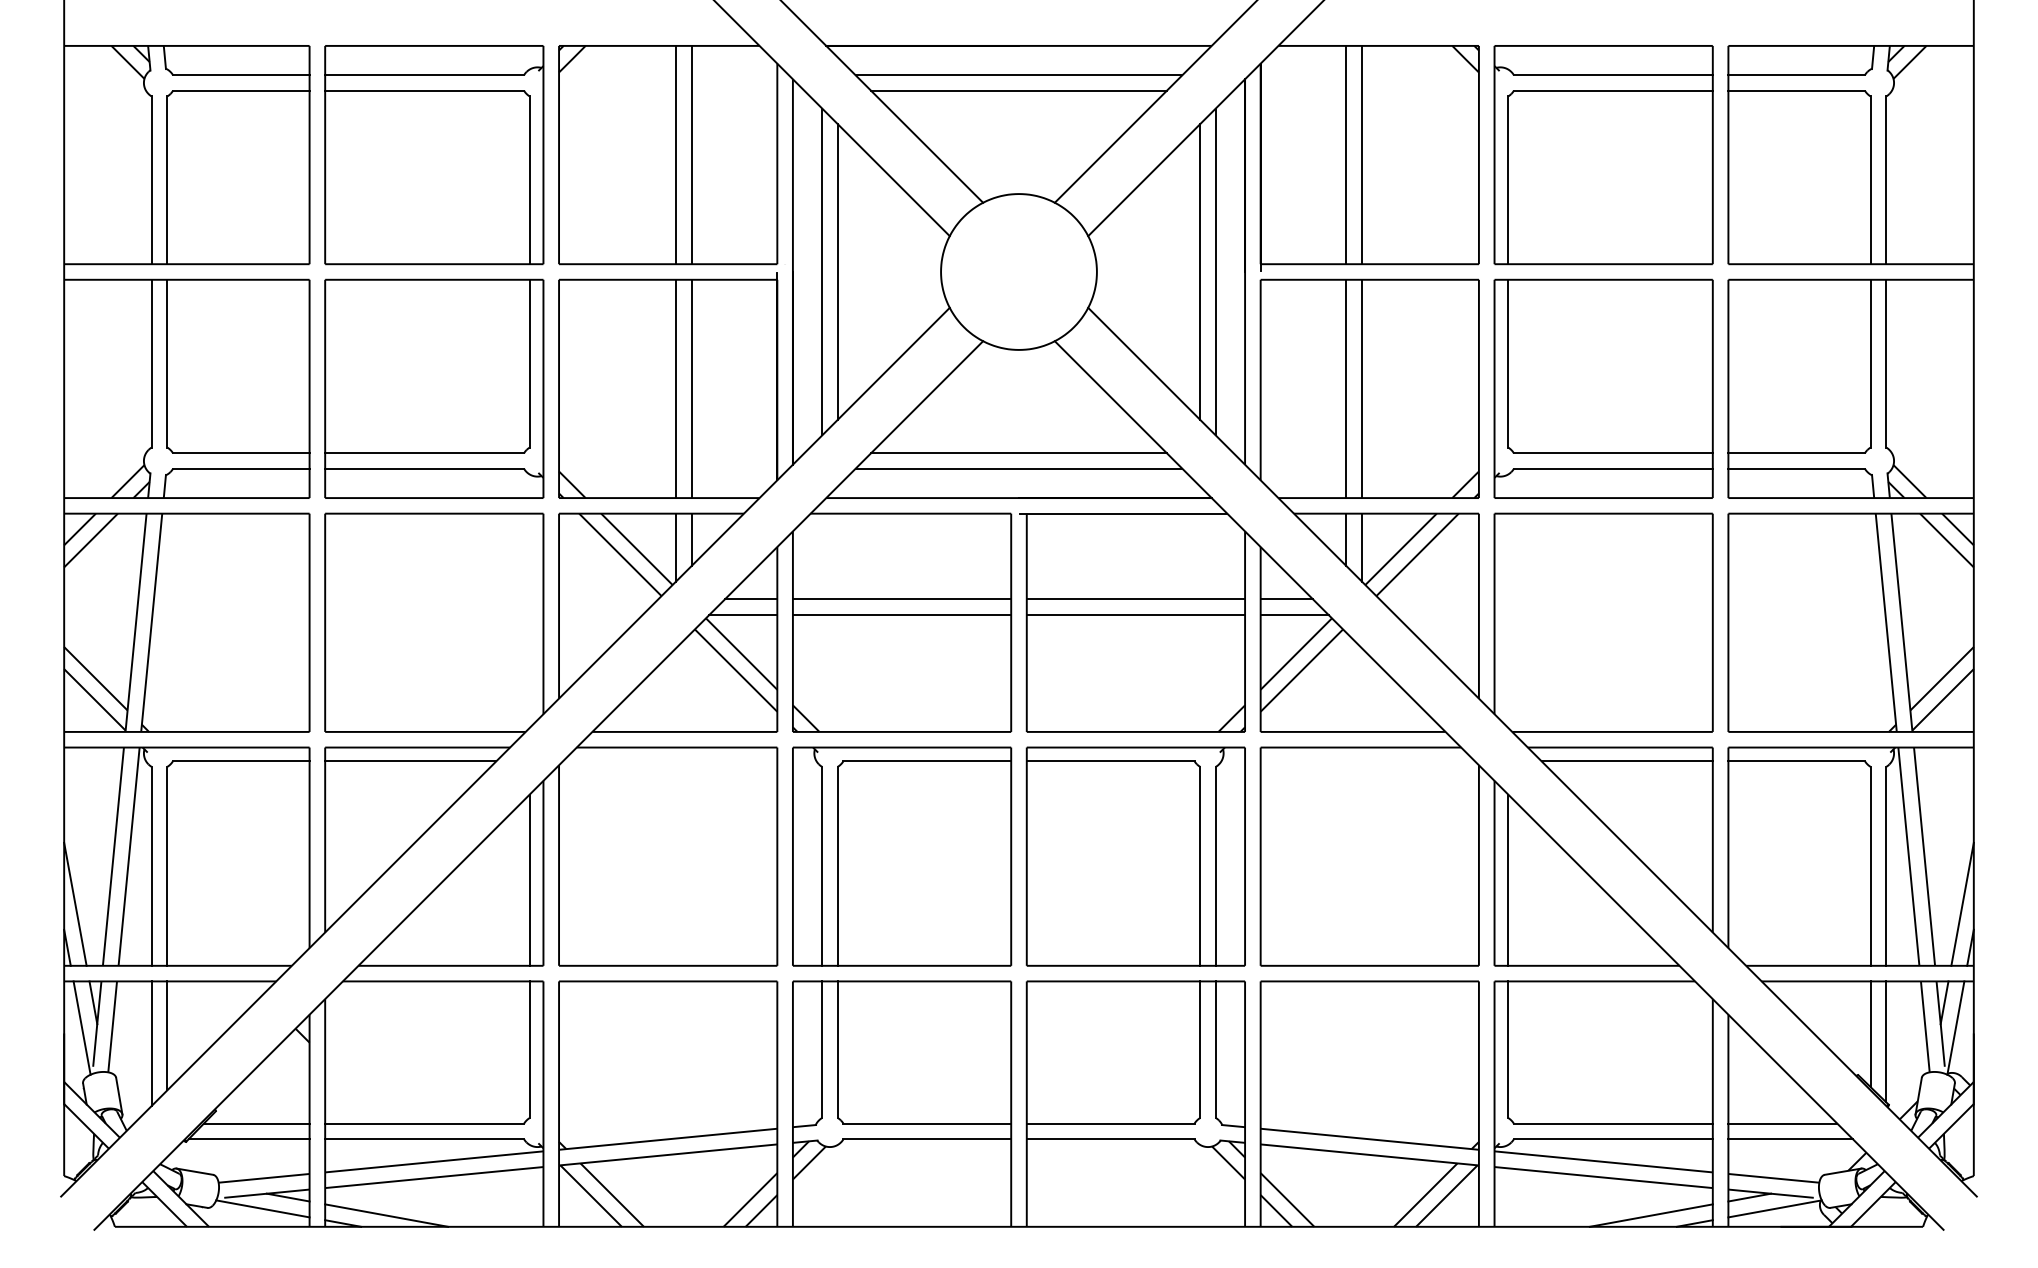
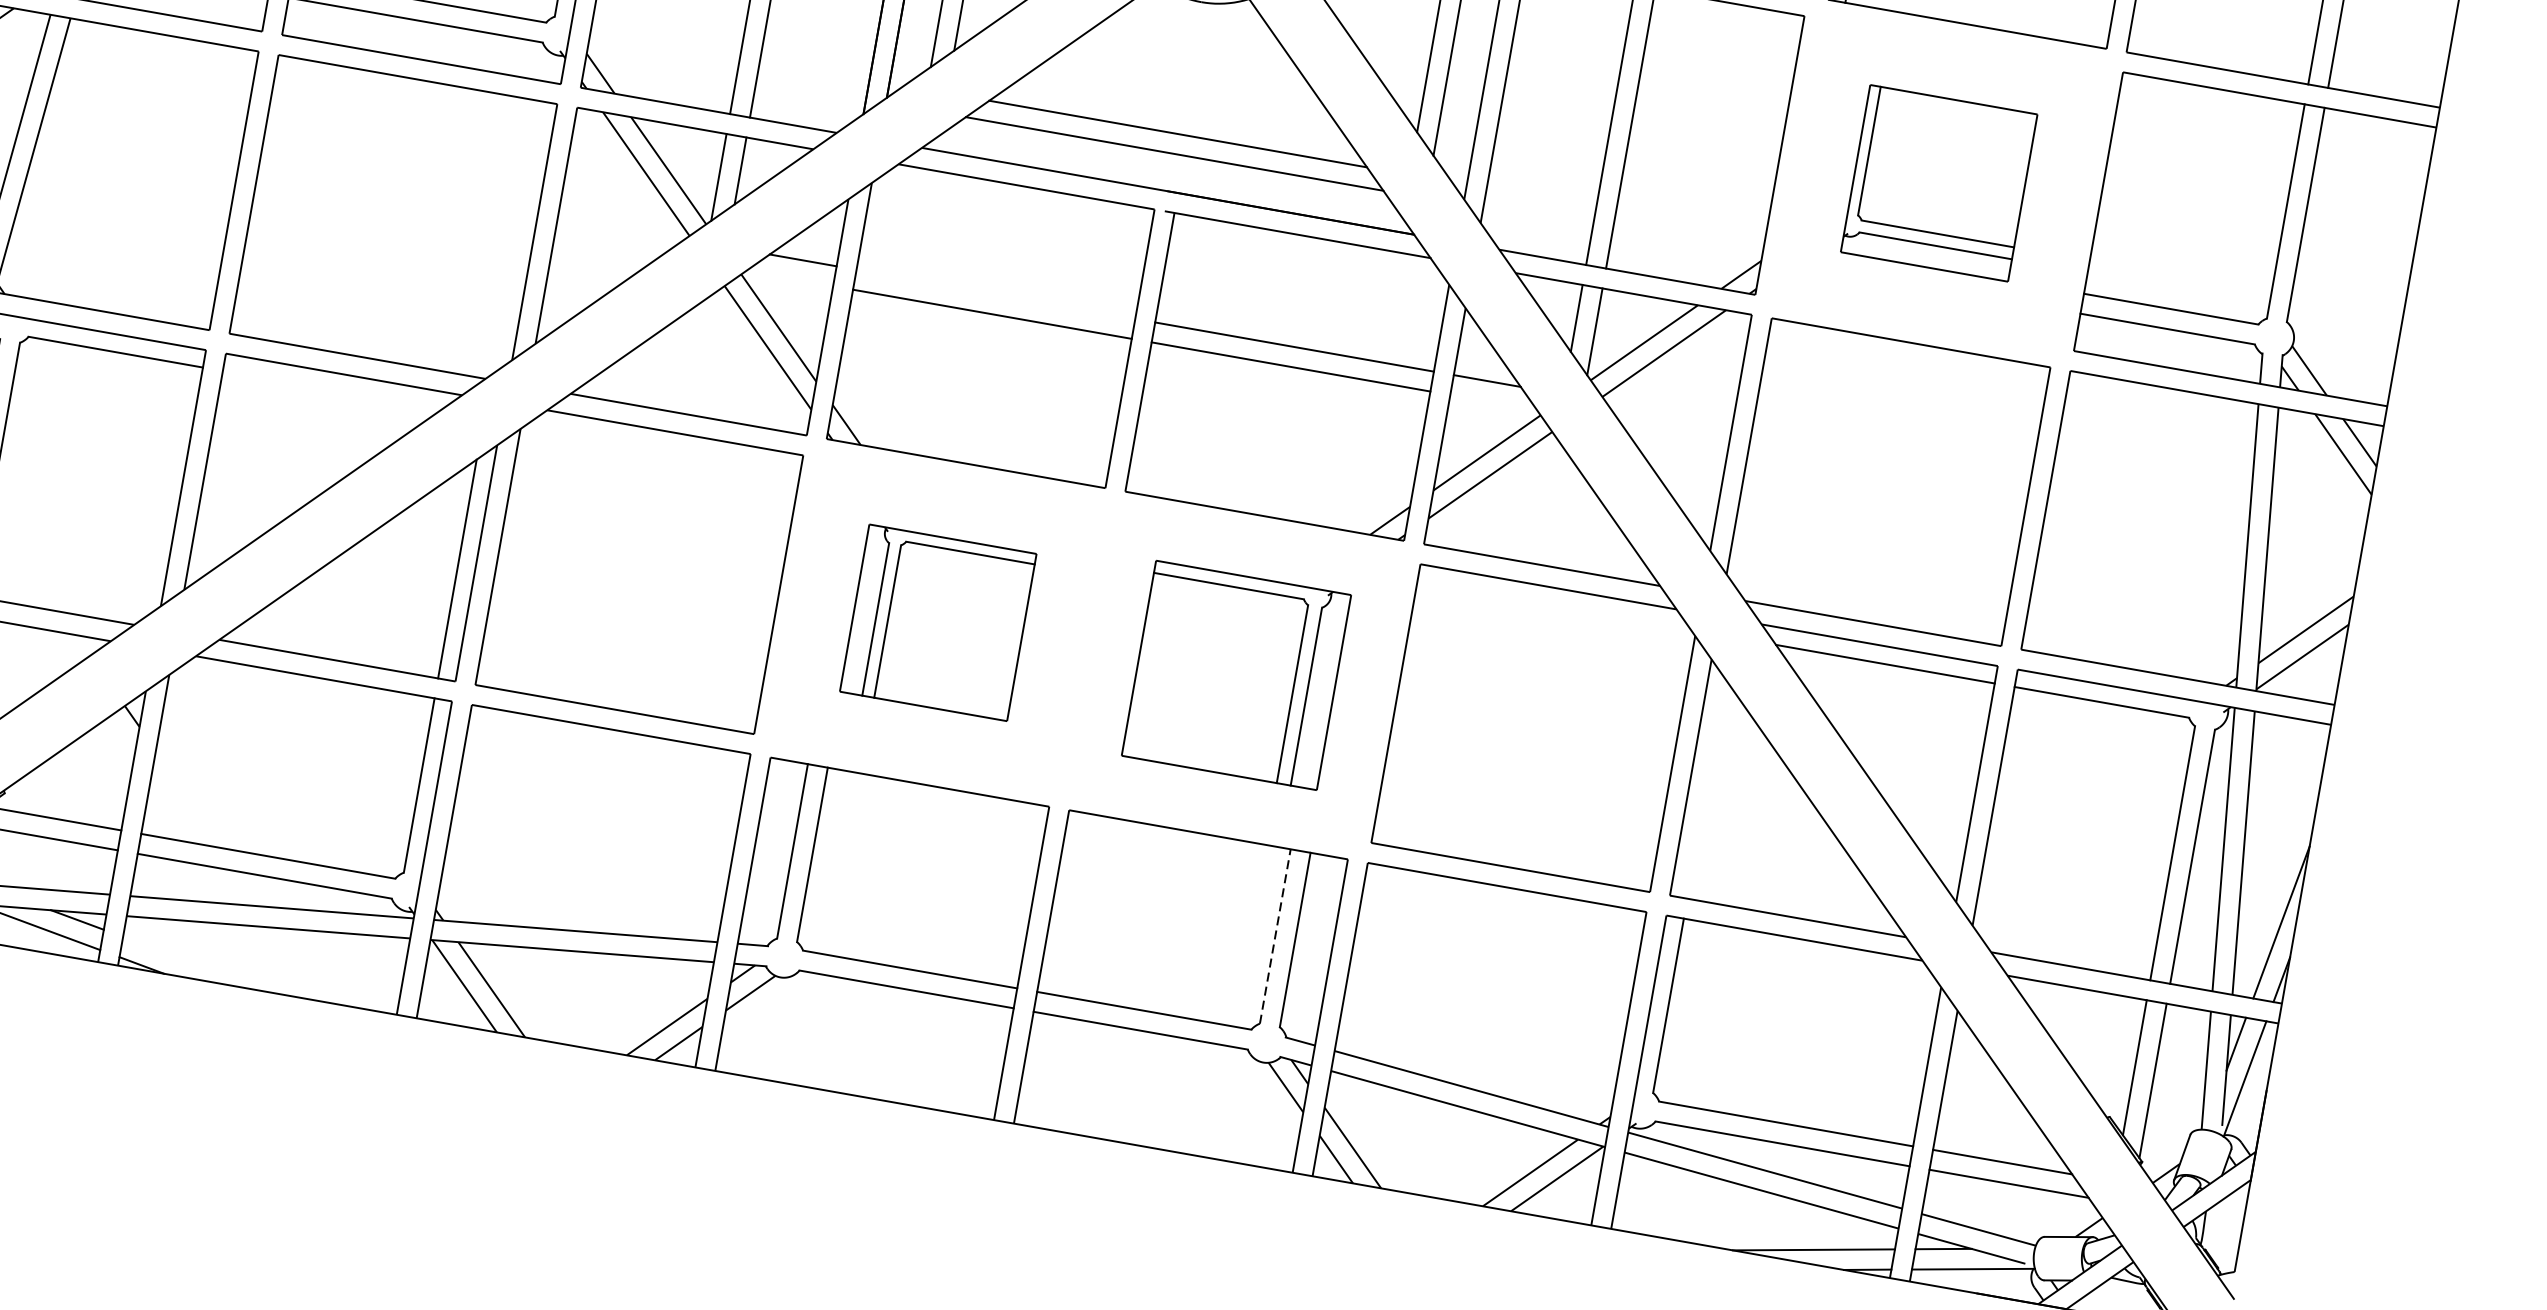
part: (1603, 388) -> (1939, 182), size x0.6
line: (901, 599) -> (995, 294), removed
line: (743, 615) -> (789, 279), removed
line: (1294, 615) -> (1493, 403), removed
line: (410, 761) -> (331, 390), removed
part: (902, 856) -> (938, 622), size x0.6
part: (1135, 856) -> (1236, 675), size x0.7
line: (1508, 879) -> (1707, 788), removed
line: (1200, 1049) -> (1275, 936), solid -> dashed
line: (386, 1215) -> (198, 964), removed

